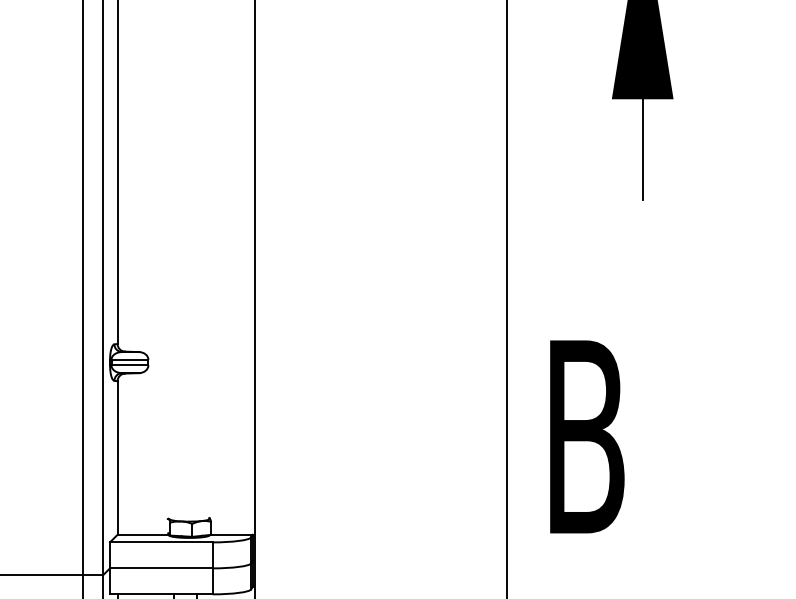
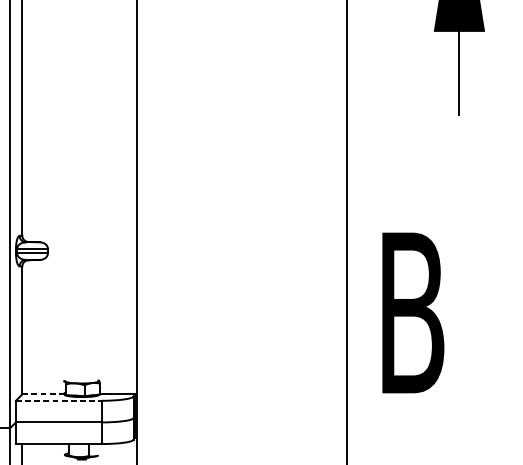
line: (143, 534) -> (43, 394), solid -> dashed
line: (161, 542) -> (58, 400), solid -> dashed

